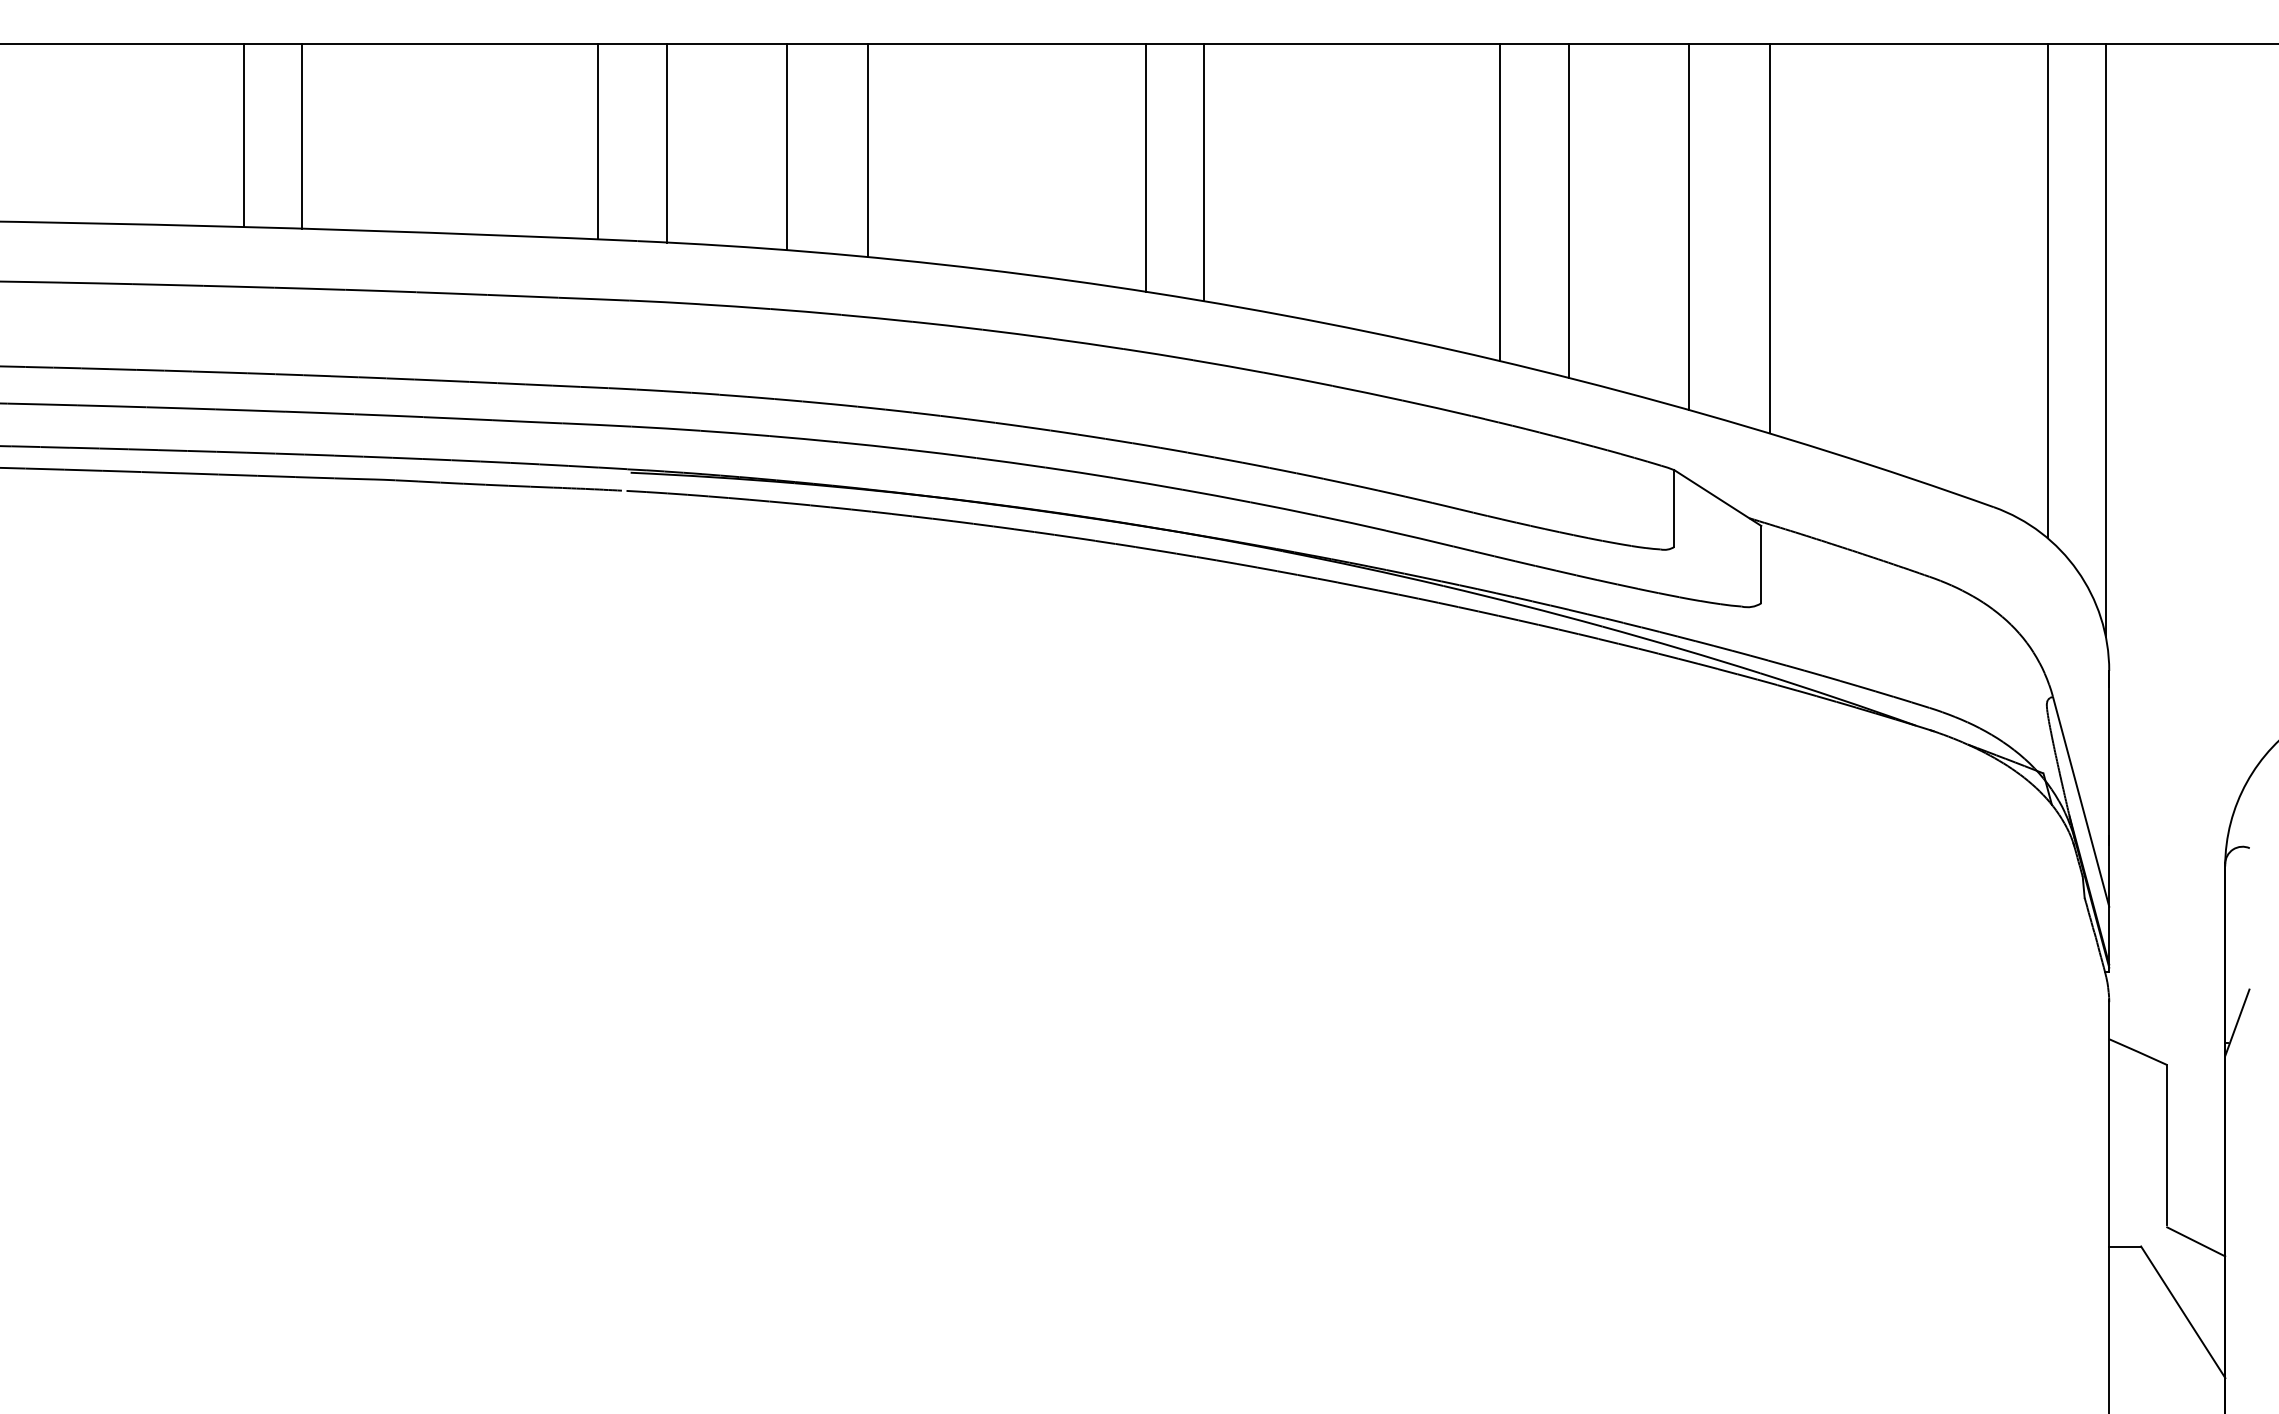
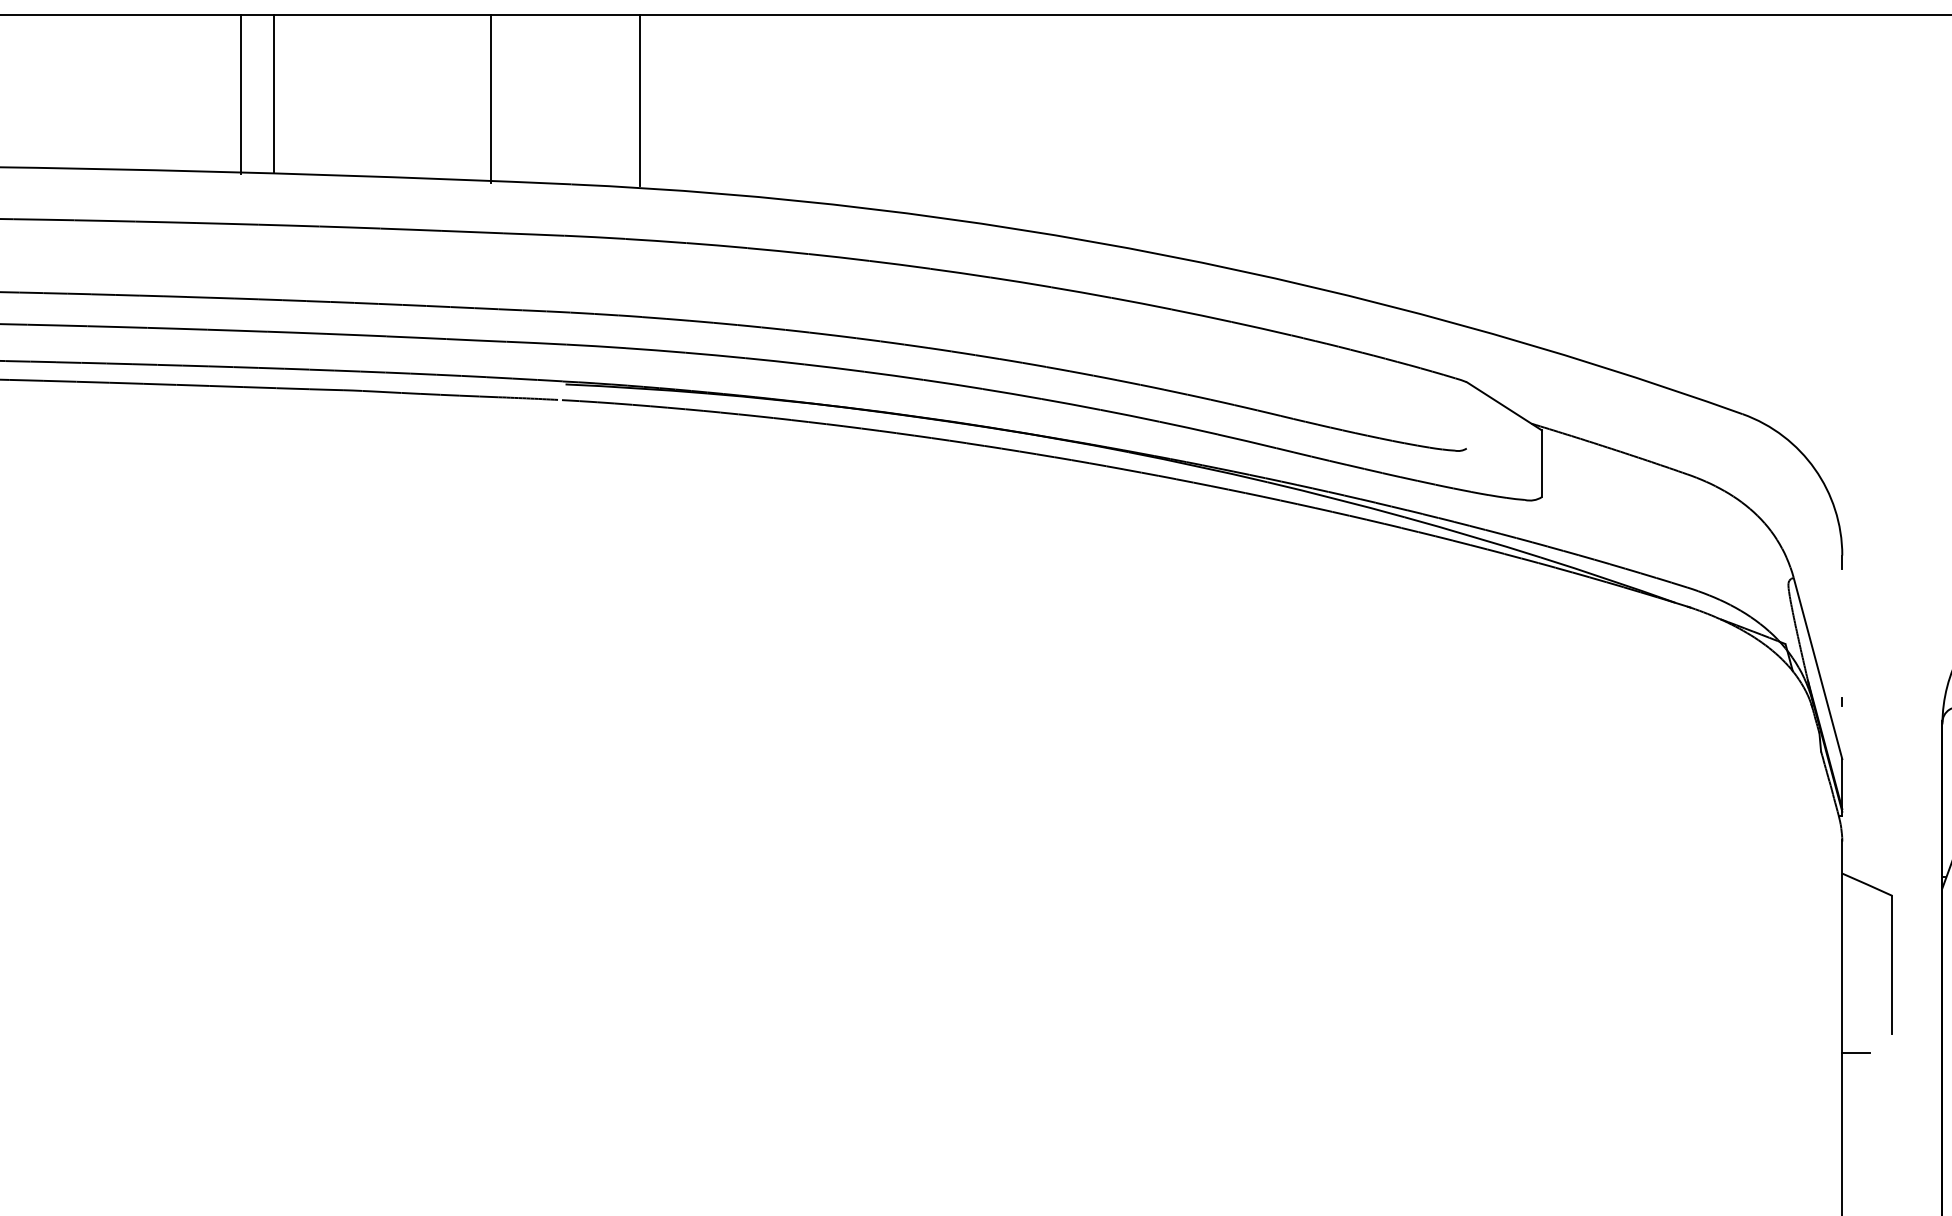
line: (244, 135) -> (274, 93), moved
line: (302, 136) -> (240, 94), moved
line: (597, 141) -> (491, 98), moved
line: (667, 143) -> (639, 100), moved
line: (786, 147) -> (700, 103), removed
line: (867, 150) -> (770, 106), removed
line: (1146, 167) -> (1010, 120), removed
line: (1204, 172) -> (1061, 125), removed
line: (1499, 202) -> (1315, 151), removed
line: (1569, 210) -> (1376, 157), removed
line: (1688, 226) -> (1479, 171), removed
line: (1769, 238) -> (1548, 182), removed
line: (2047, 291) -> (1789, 227), removed
line: (2105, 340) -> (1839, 270), removed
line: (1674, 508) -> (1466, 415), removed
line: (2109, 787) -> (1842, 656), removed
line: (2196, 1241) -> (1917, 1048), removed
line: (2183, 1312) -> (1906, 1109), removed

